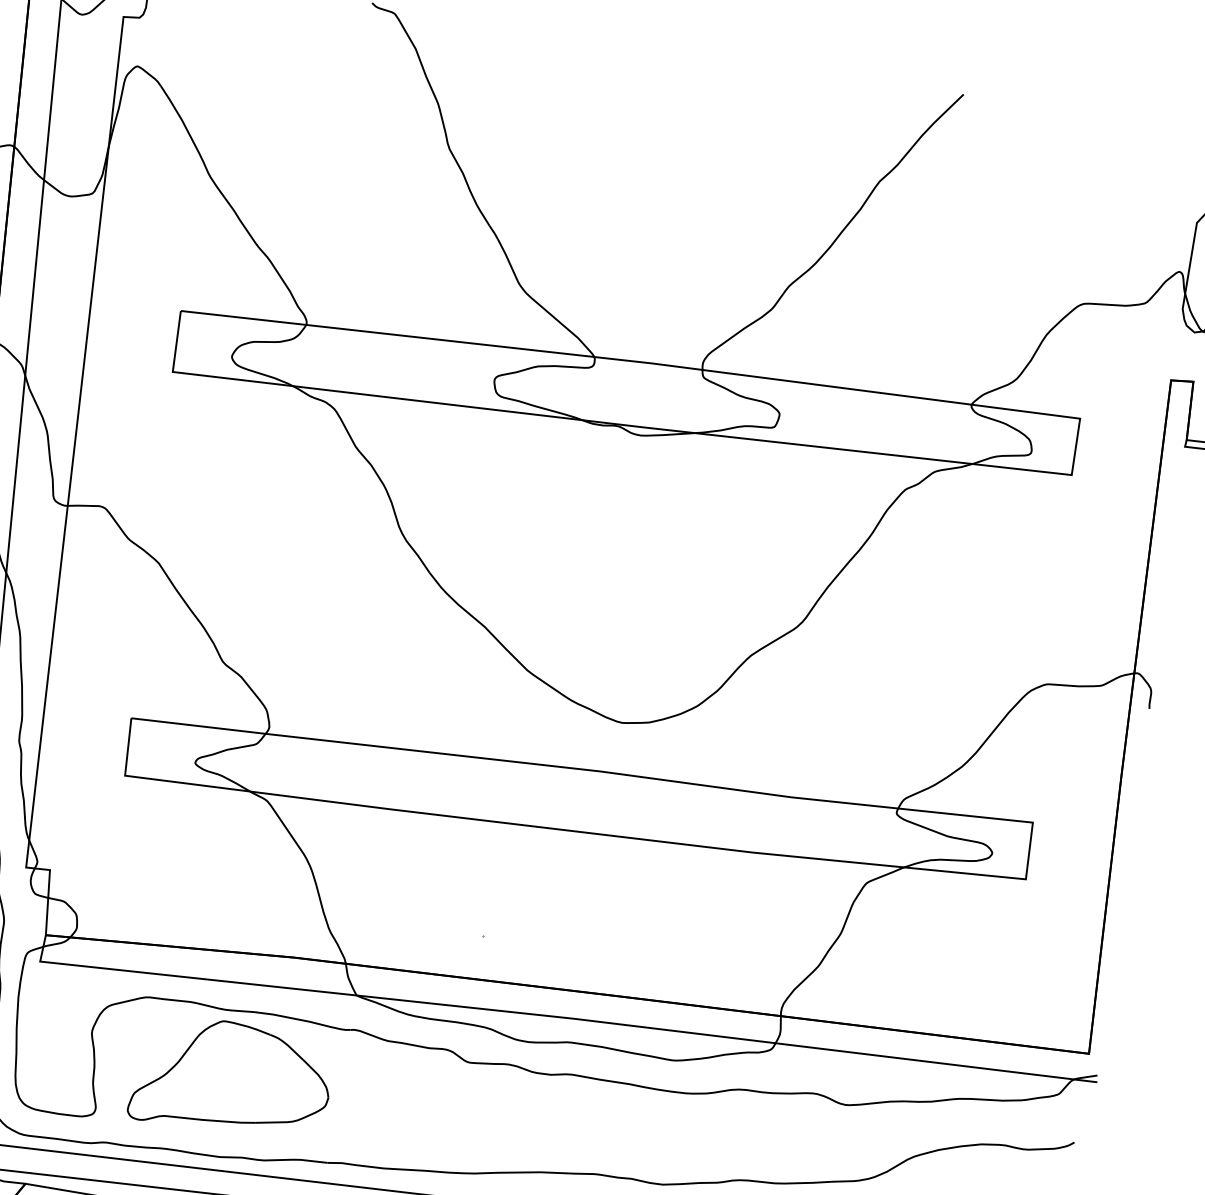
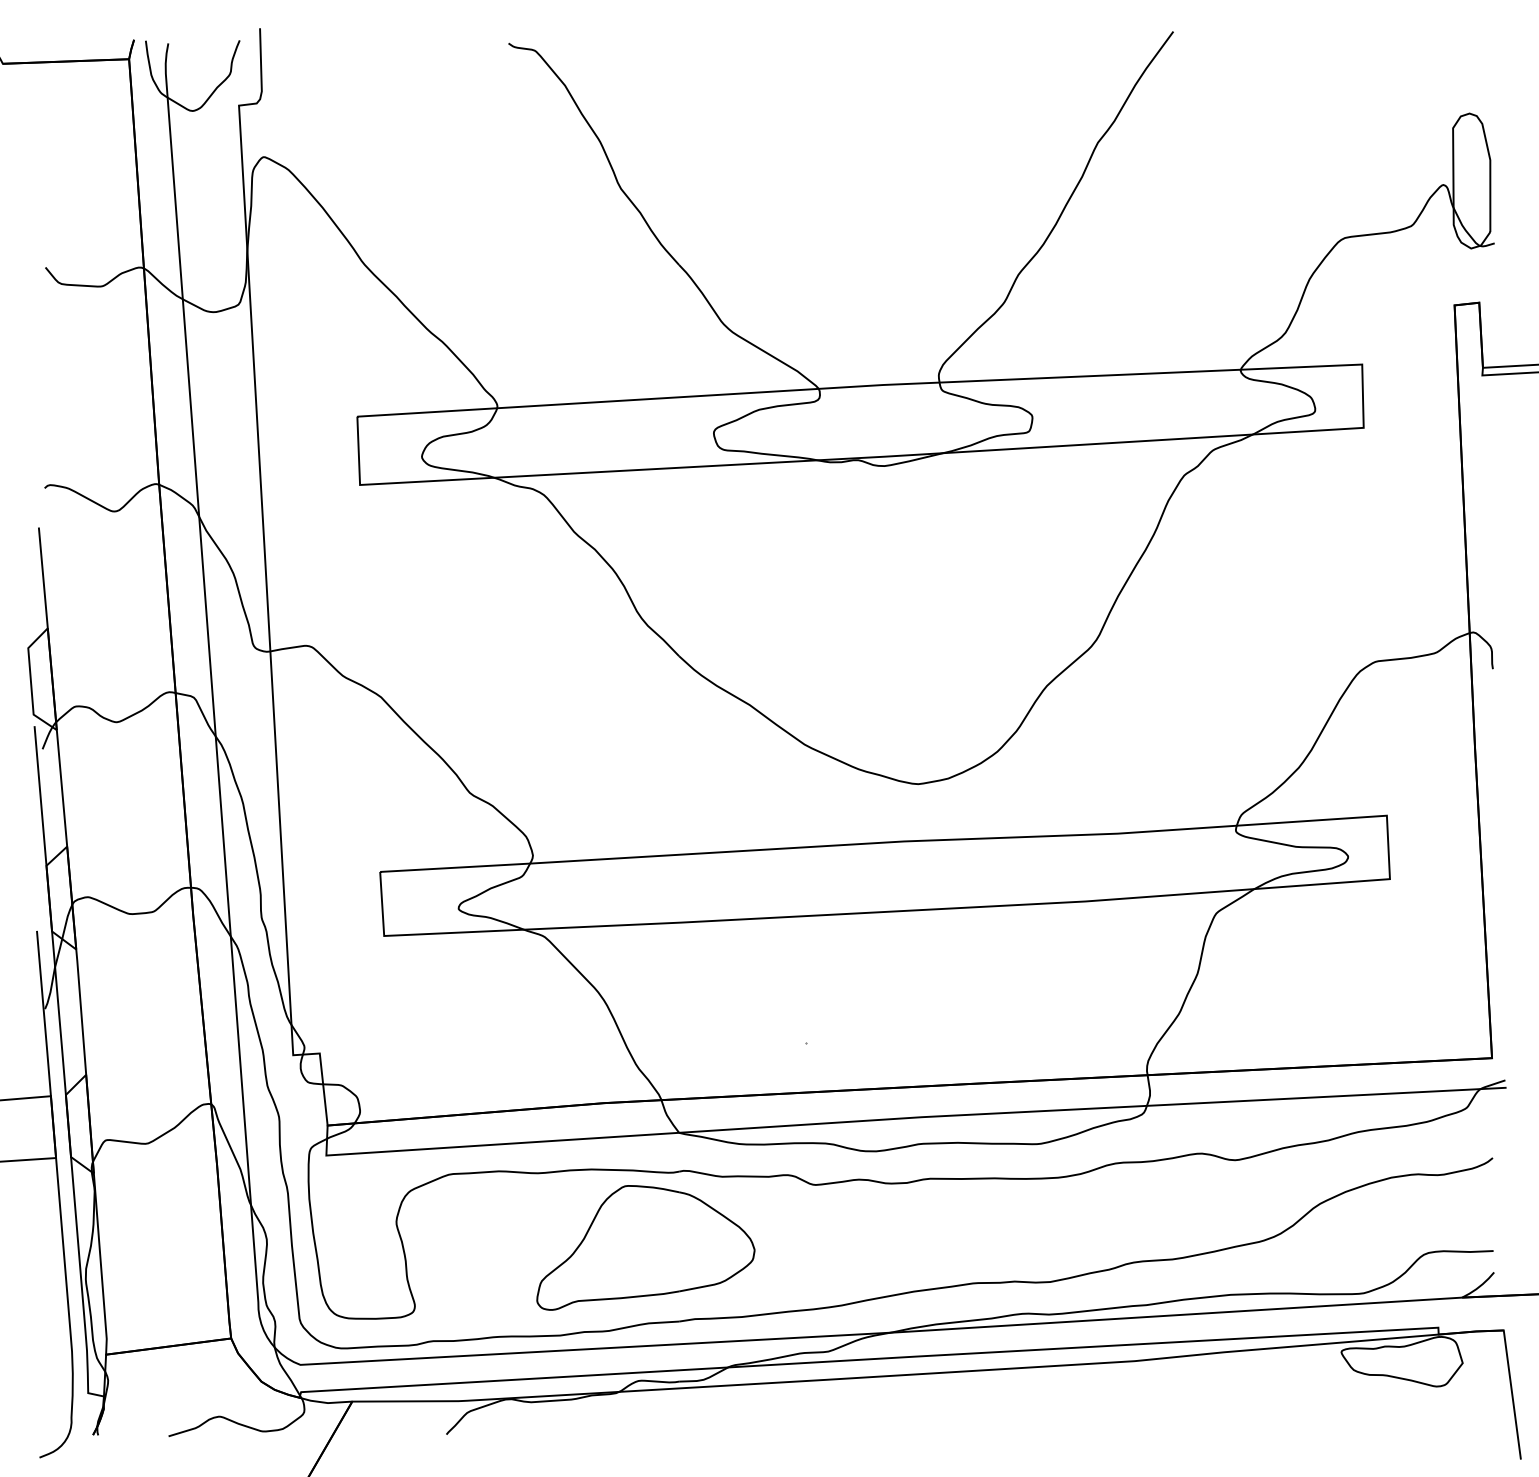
part: (231, 1078) -> (645, 1247), moved

